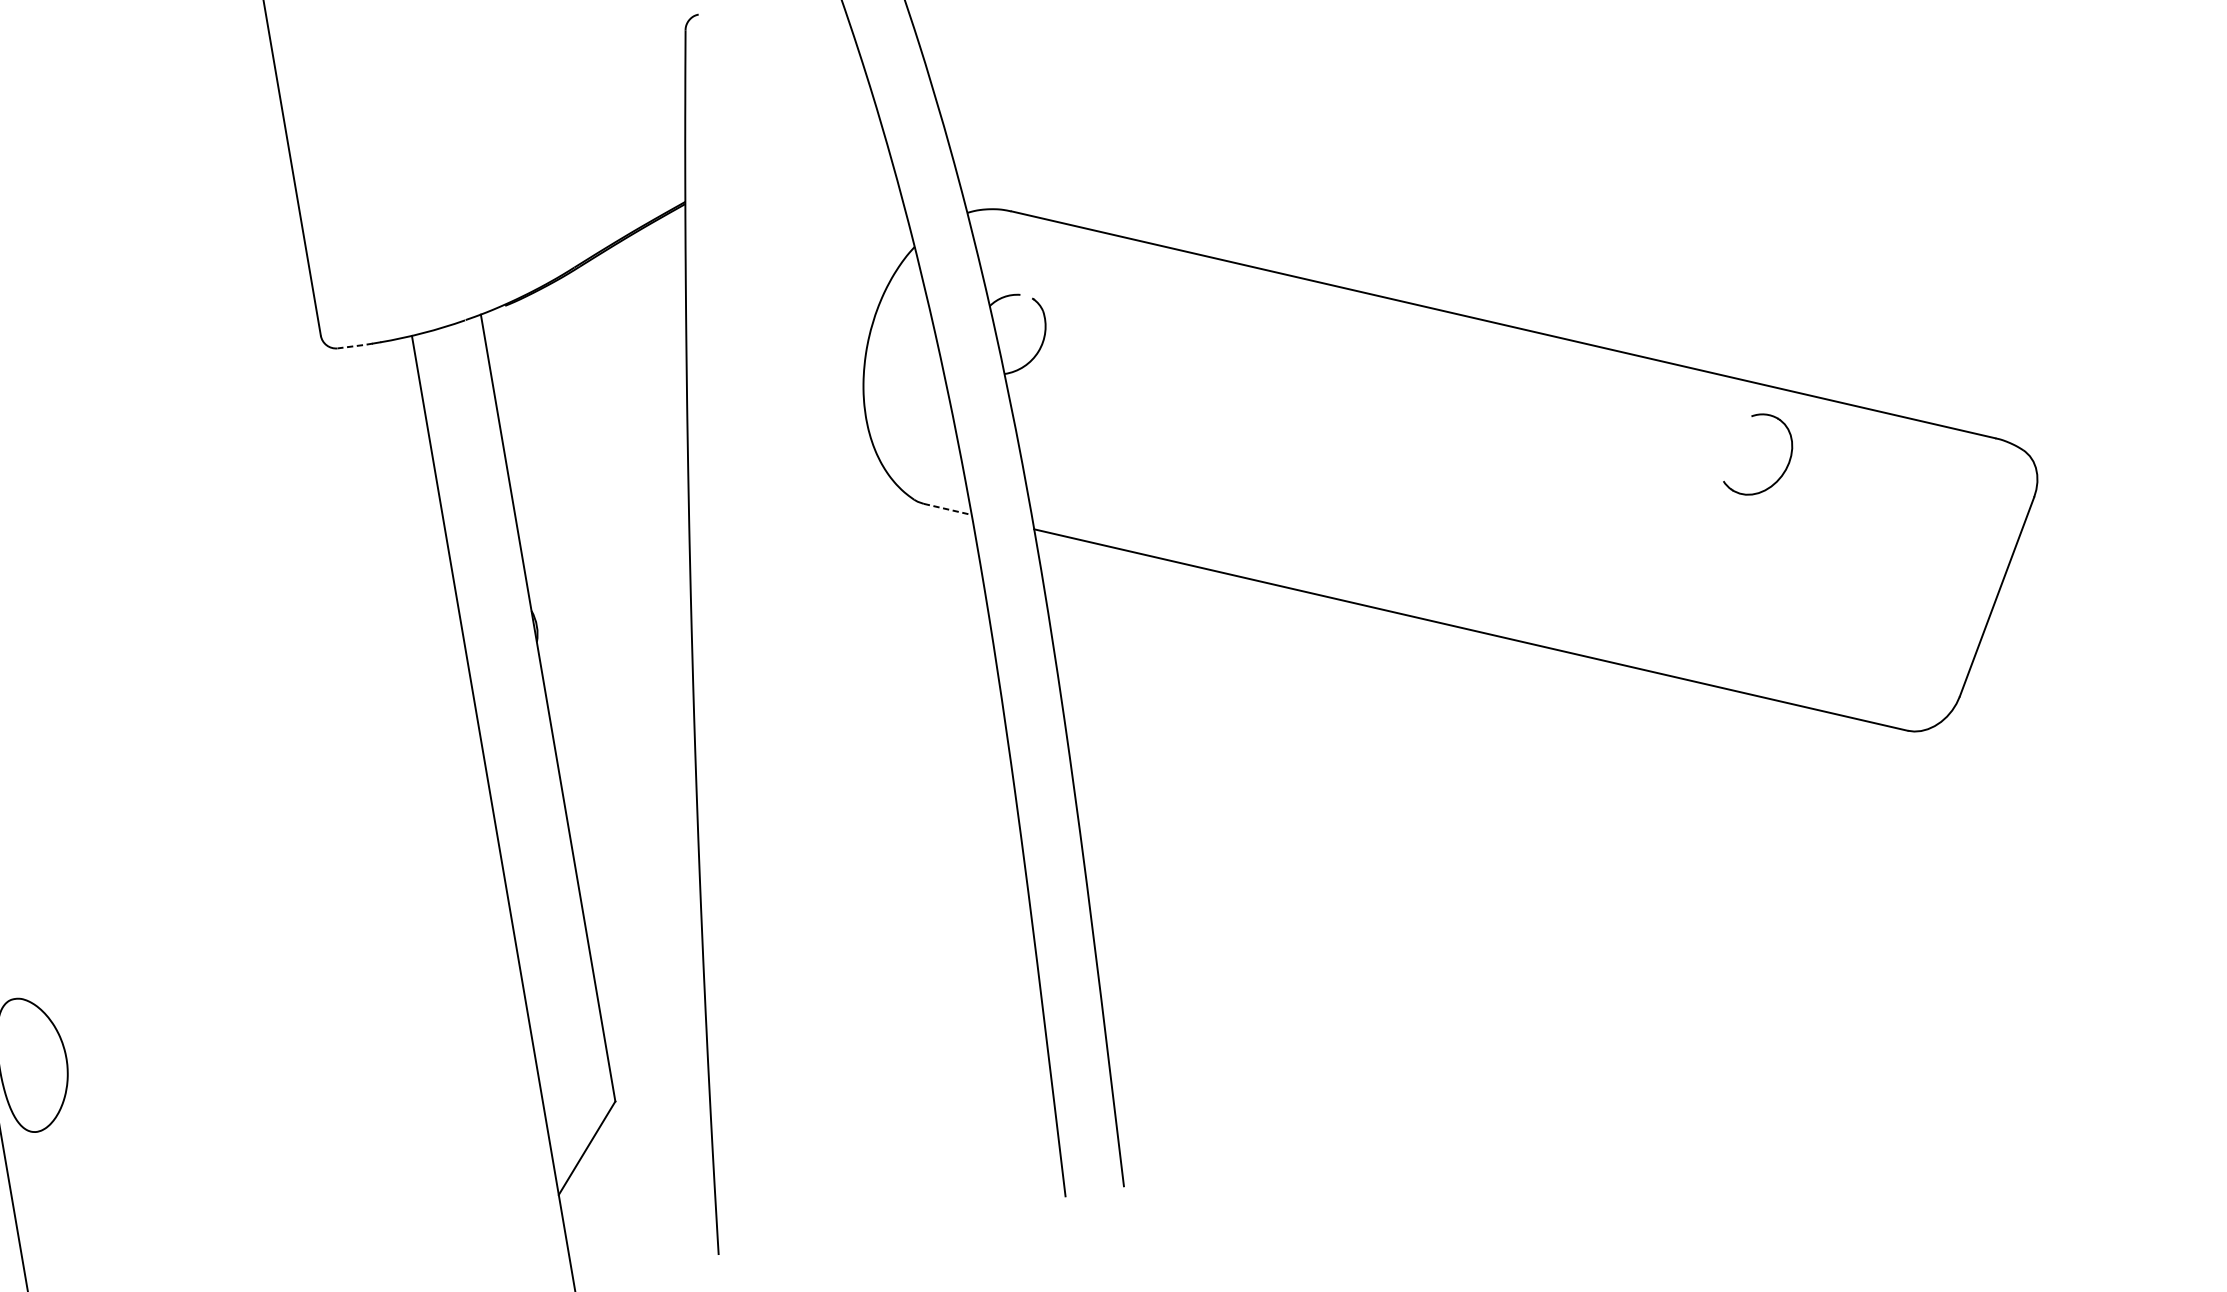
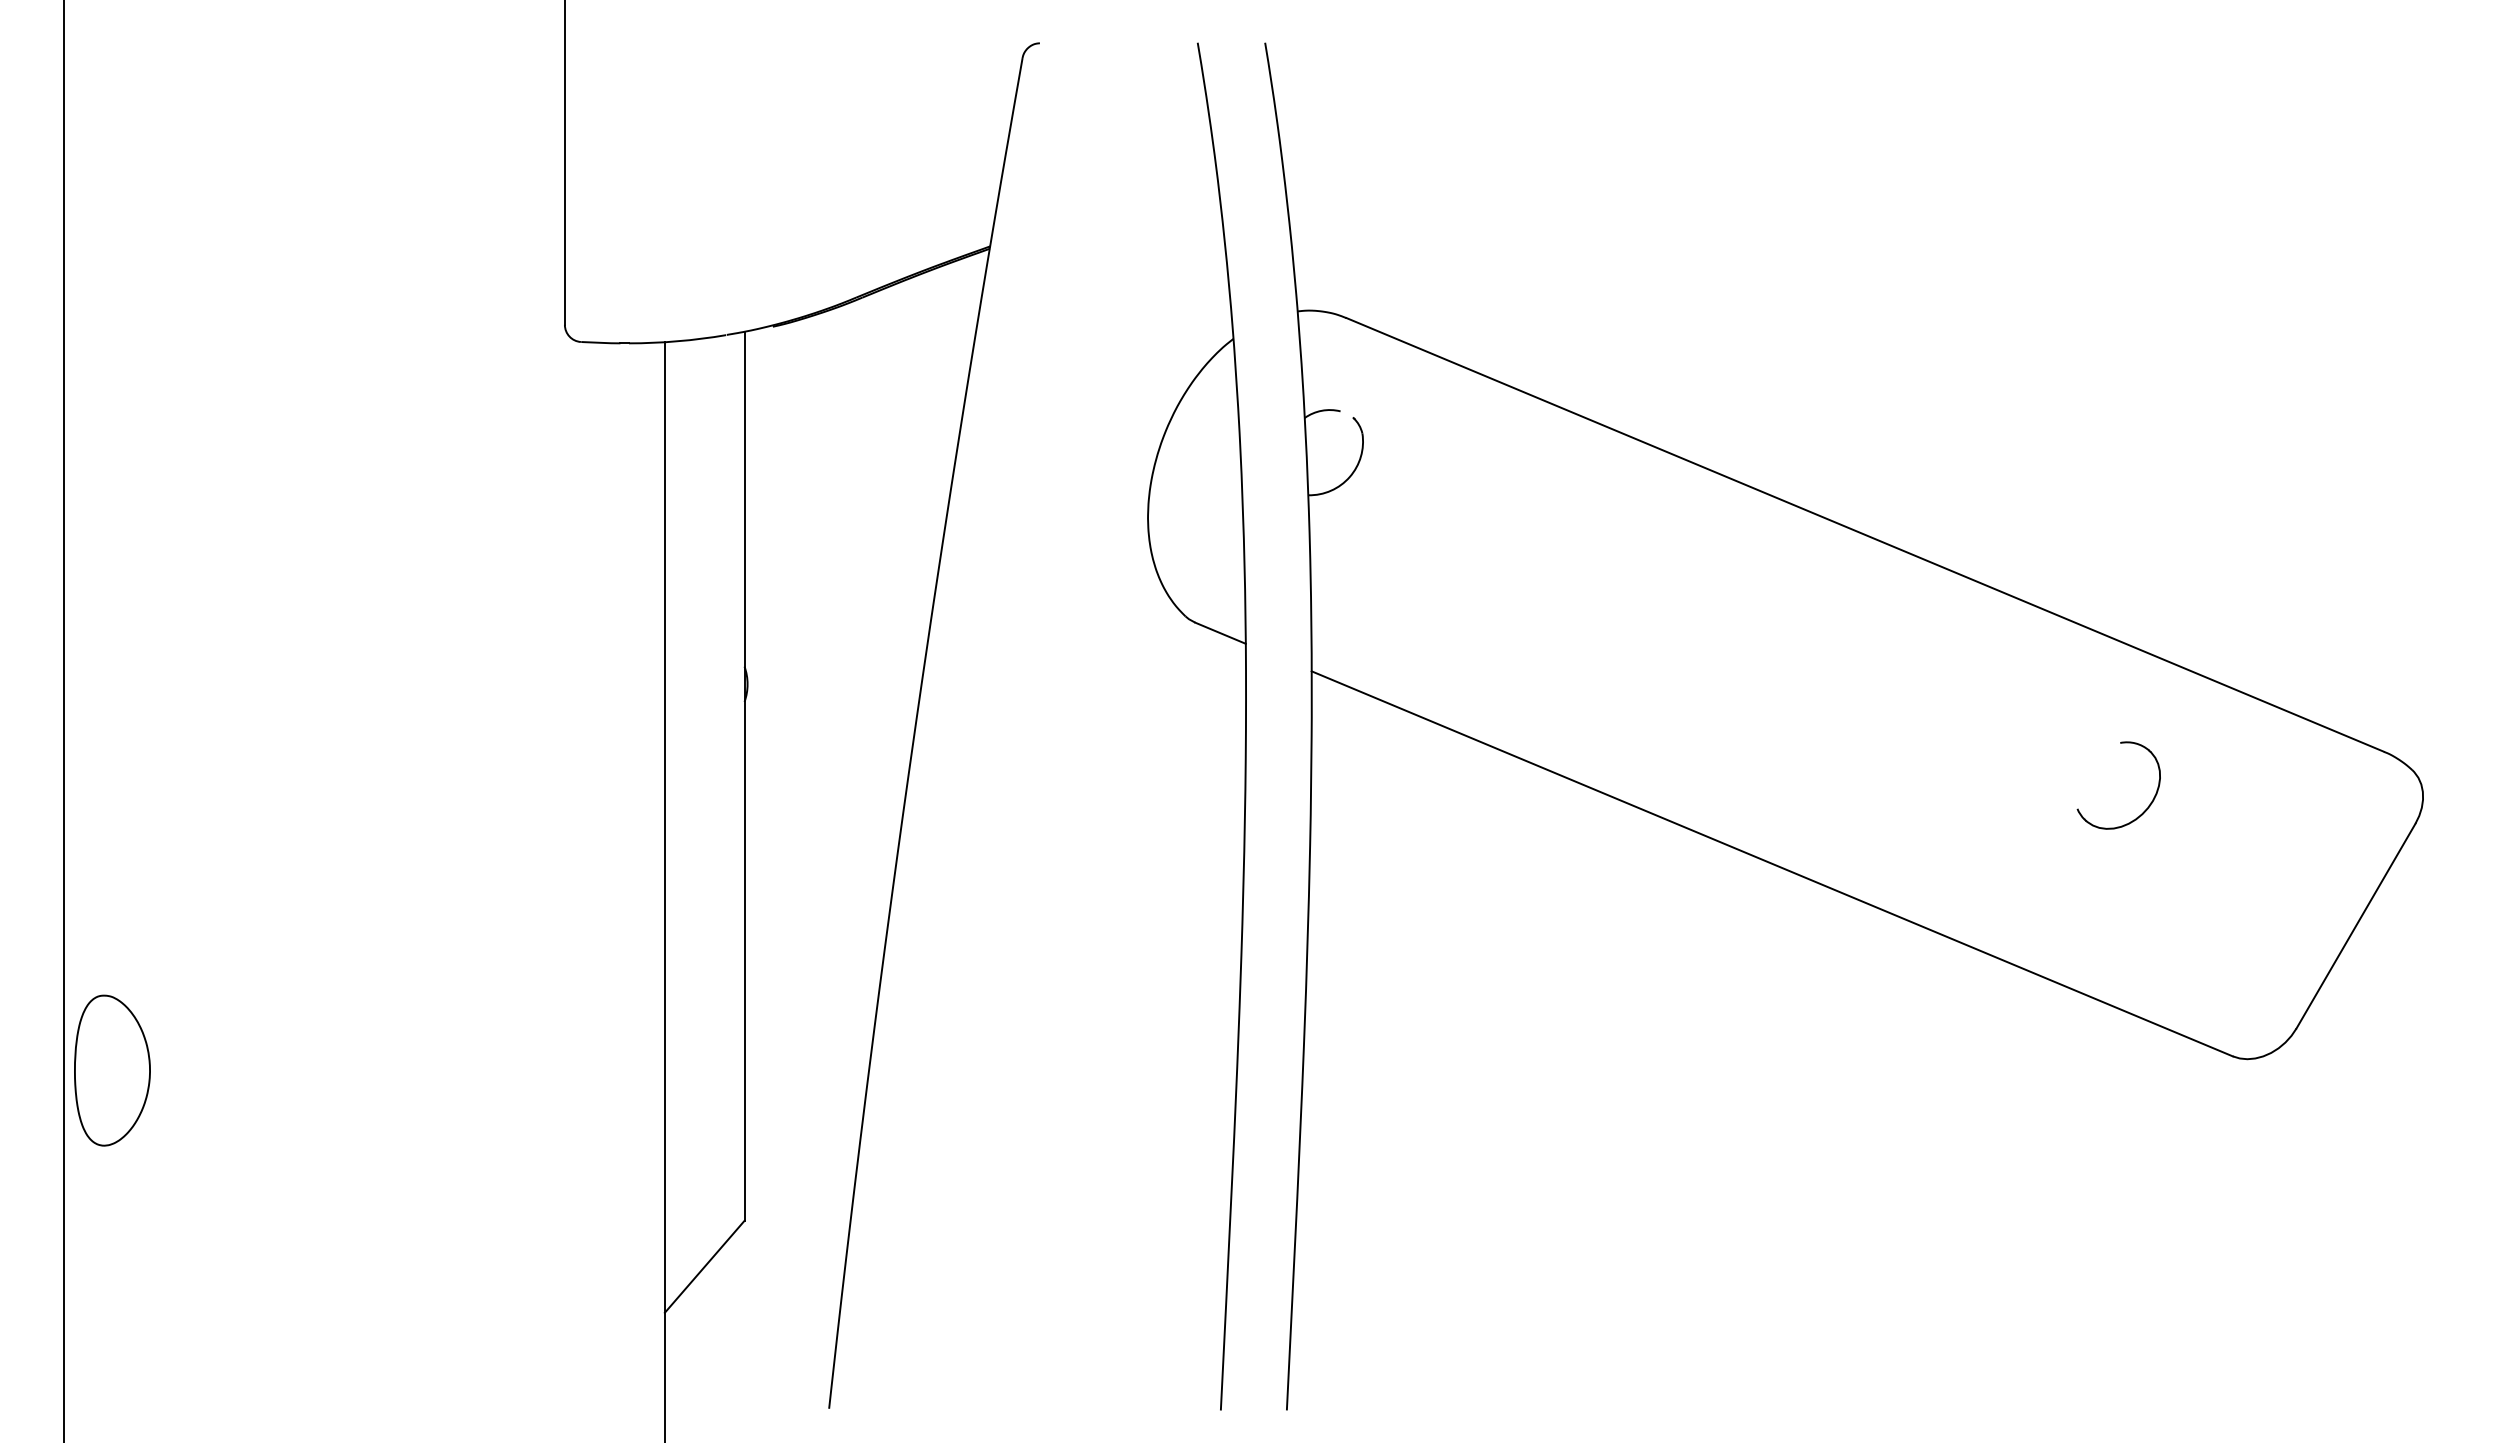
line: (355, 345) -> (601, 342), dashed -> solid
part: (1785, 467) -> (2148, 805), moved
line: (947, 509) -> (1220, 633), dashed -> solid

